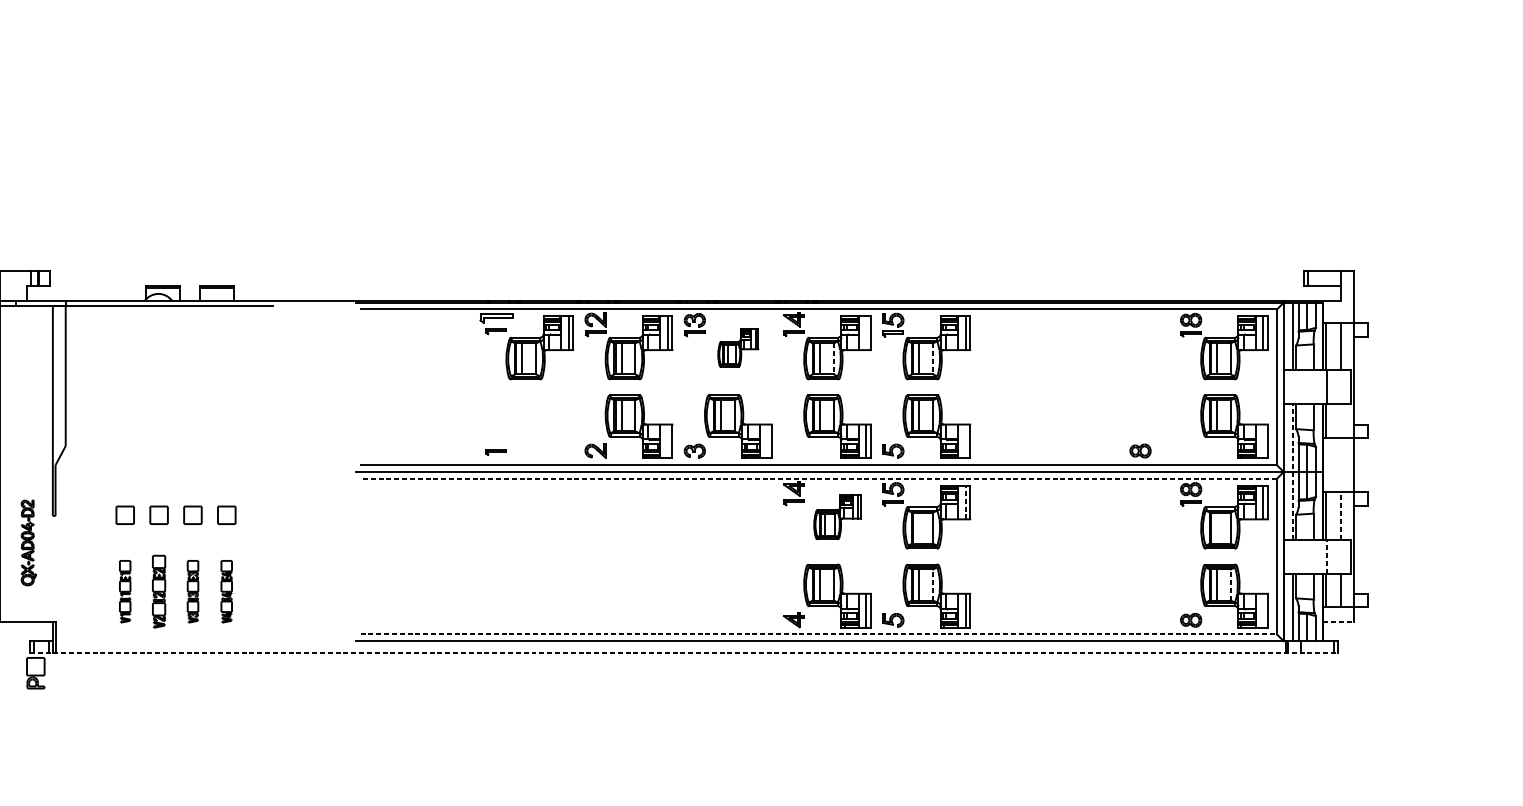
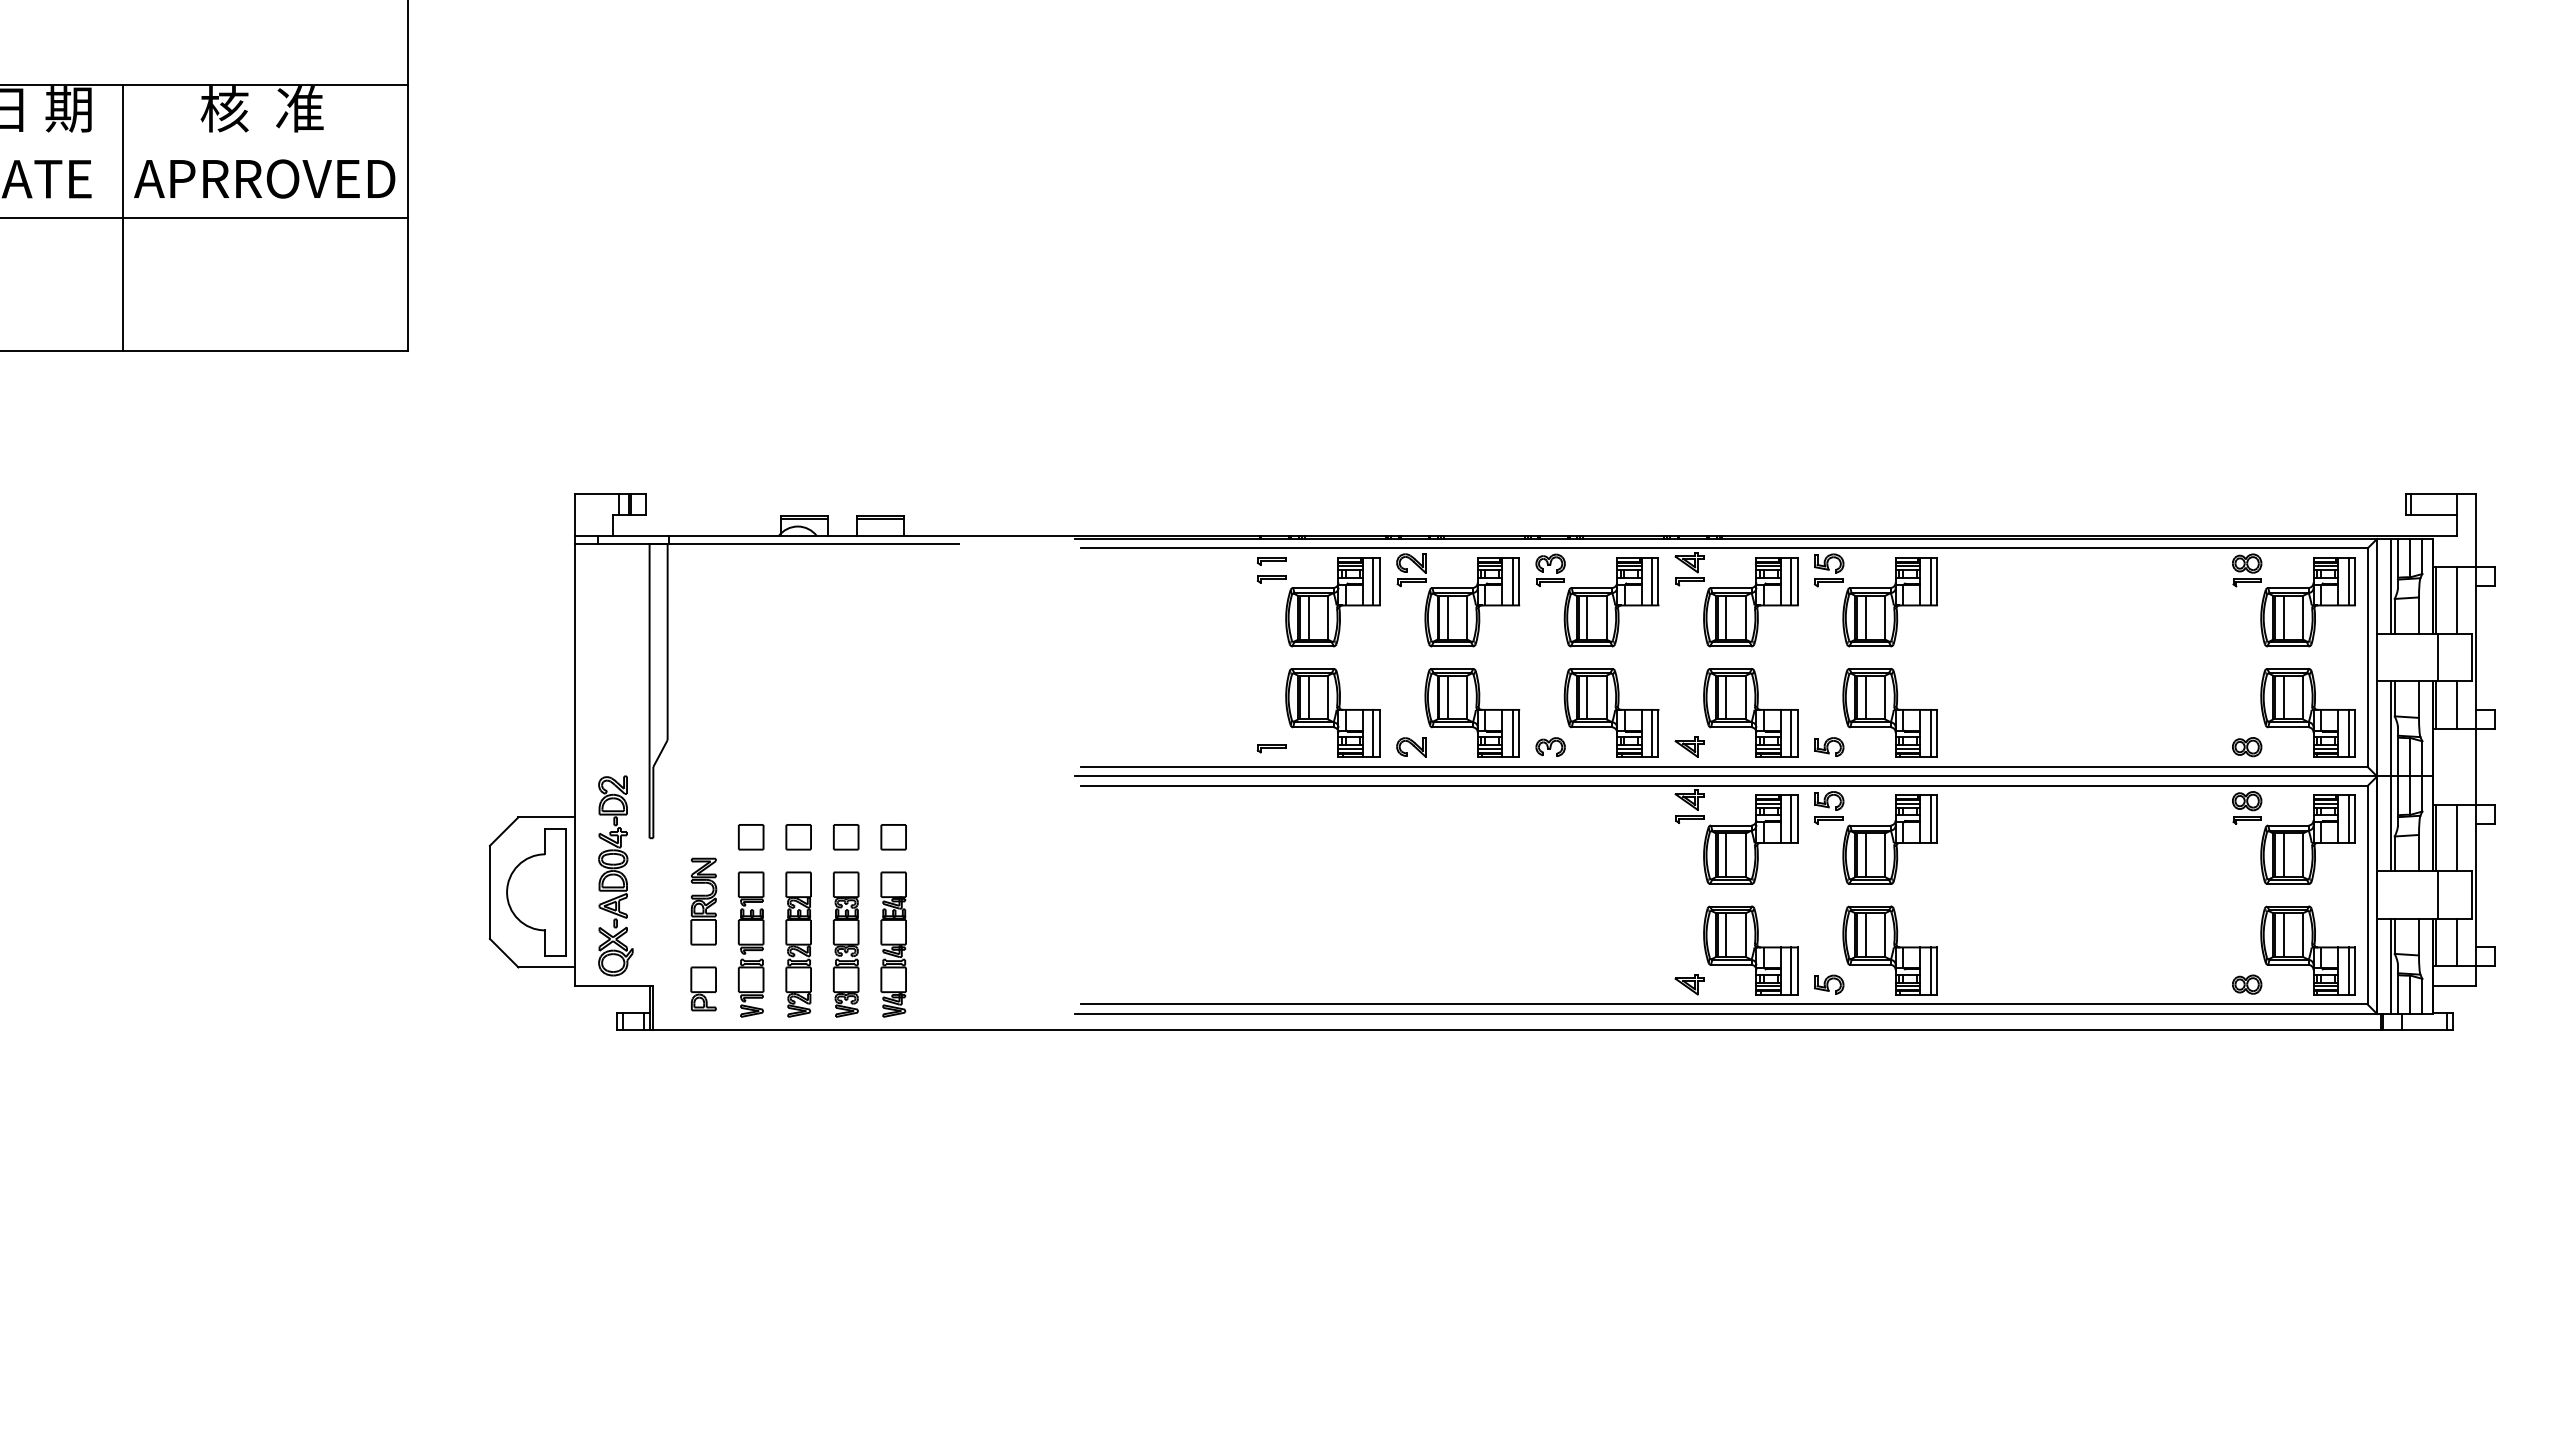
part: (495, 318) -> (1271, 561), size x0.62
line: (866, 333) -> (1791, 581), added
part: (738, 348) -> (1611, 602), size x1.67
line: (833, 358) -> (1745, 617), dashed -> solid
line: (933, 358) -> (1885, 617), dashed -> solid
line: (1340, 420) -> (2456, 704), added
part: (539, 426) -> (1332, 712), added
line: (667, 441) -> (1512, 733), added
line: (767, 441) -> (1652, 733), added
line: (965, 441) -> (1930, 733), added
line: (1263, 441) -> (2348, 733), added
part: (793, 450) -> (1689, 746), added
part: (1140, 451) -> (2247, 747), moved
line: (1293, 471) -> (2390, 775), dashed -> solid
line: (818, 478) -> (1724, 785), dashed -> solid
line: (965, 502) -> (1930, 819), dashed -> solid
line: (1340, 515) -> (2456, 837), dashed -> solid
part: (837, 516) -> (1750, 839), size x1.43
line: (919, 528) -> (1865, 855), added
line: (1217, 528) -> (2283, 855), added
part: (28, 542) -> (615, 875), size x1.67
line: (1326, 556) -> (2437, 895), dashed -> solid
part: (91, 561) -> (703, 901), added
line: (933, 585) -> (1885, 935), dashed -> solid
line: (1231, 585) -> (2303, 935), dashed -> solid
part: (124, 591) -> (750, 944), size x1.67
part: (158, 591) -> (798, 944), size x1.43
part: (193, 591) -> (846, 944), size x1.67
part: (226, 591) -> (893, 944), size x1.67
line: (1263, 610) -> (2348, 970), added
line: (1338, 621) -> (2454, 986), dashed -> solid
line: (819, 634) -> (1725, 1004), dashed -> solid
line: (684, 652) -> (1535, 1030), dashed -> solid
part: (35, 672) -> (703, 988), moved

